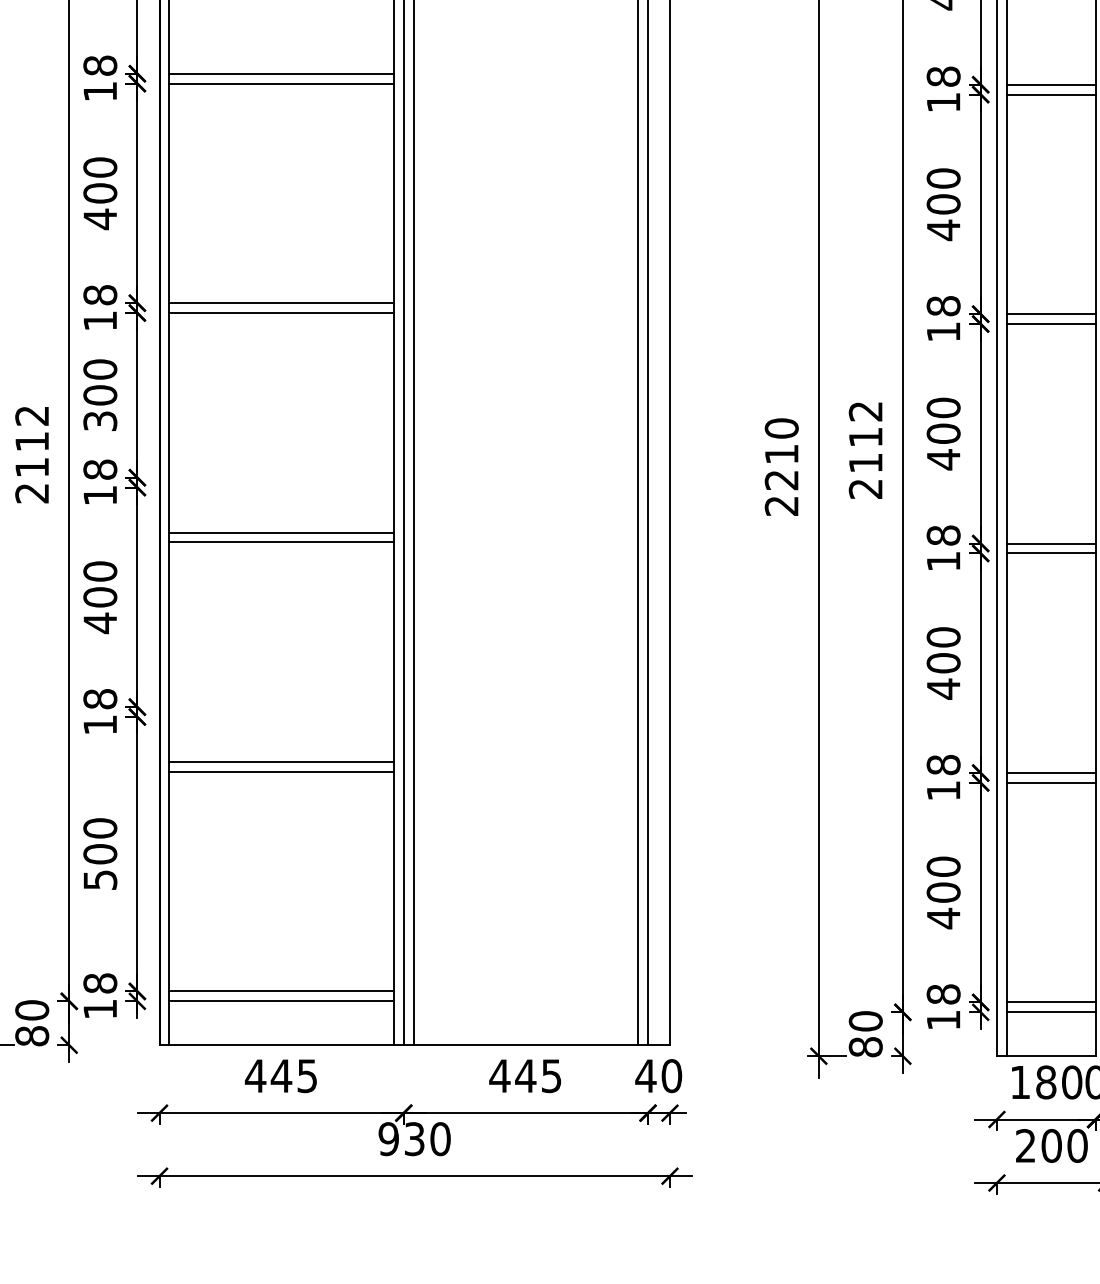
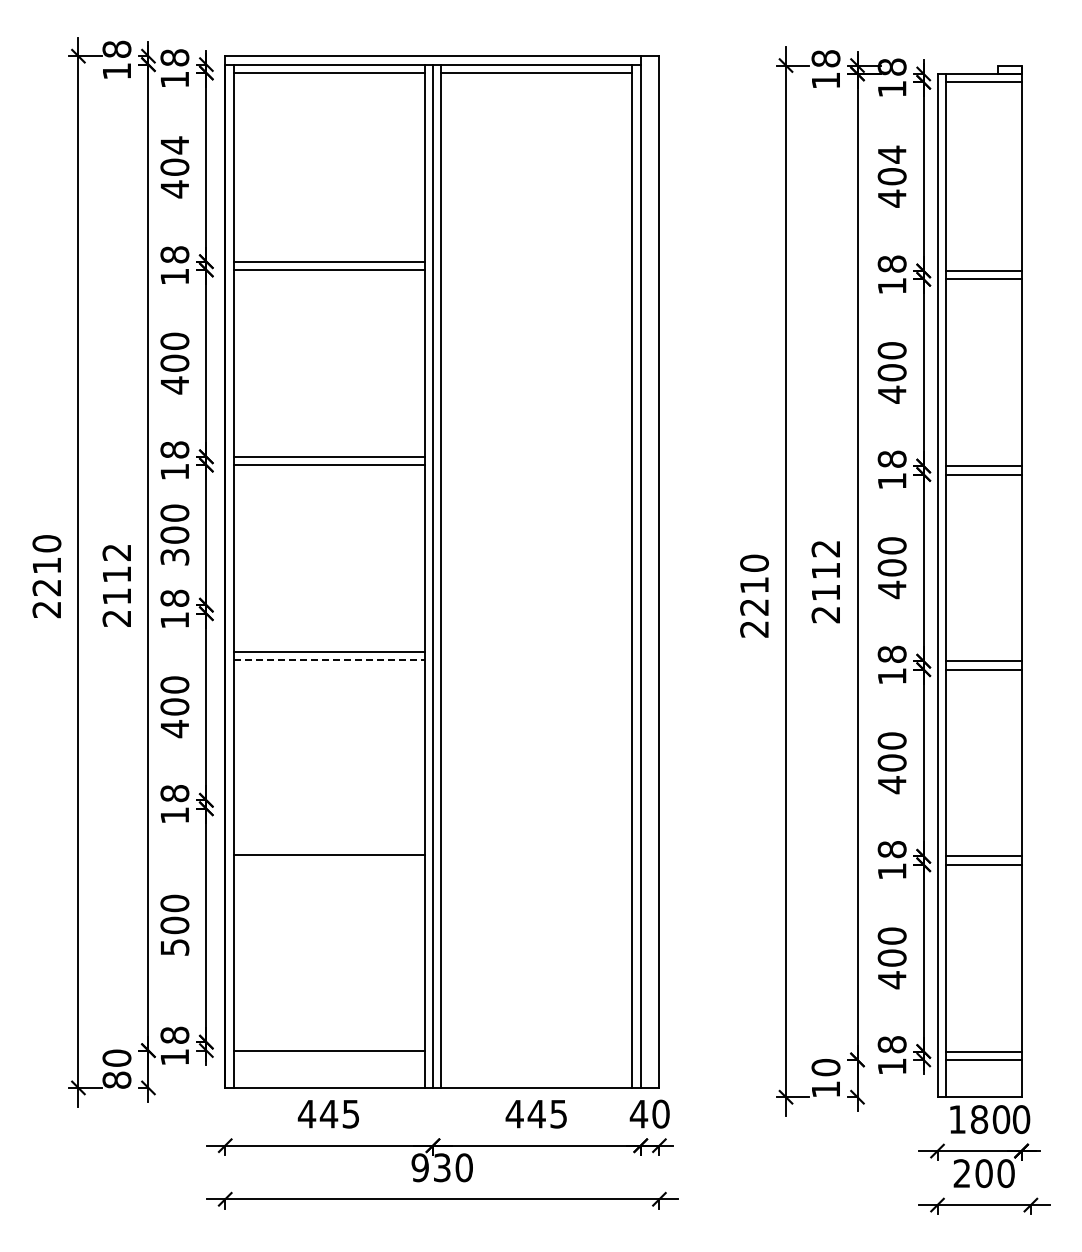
line: (282, 542) -> (329, 660), solid -> dashed
line: (280, 762) -> (328, 847), removed
line: (280, 991) -> (328, 1042), removed
text: (865, 1047) -> (825, 1089), 80 -> 10

